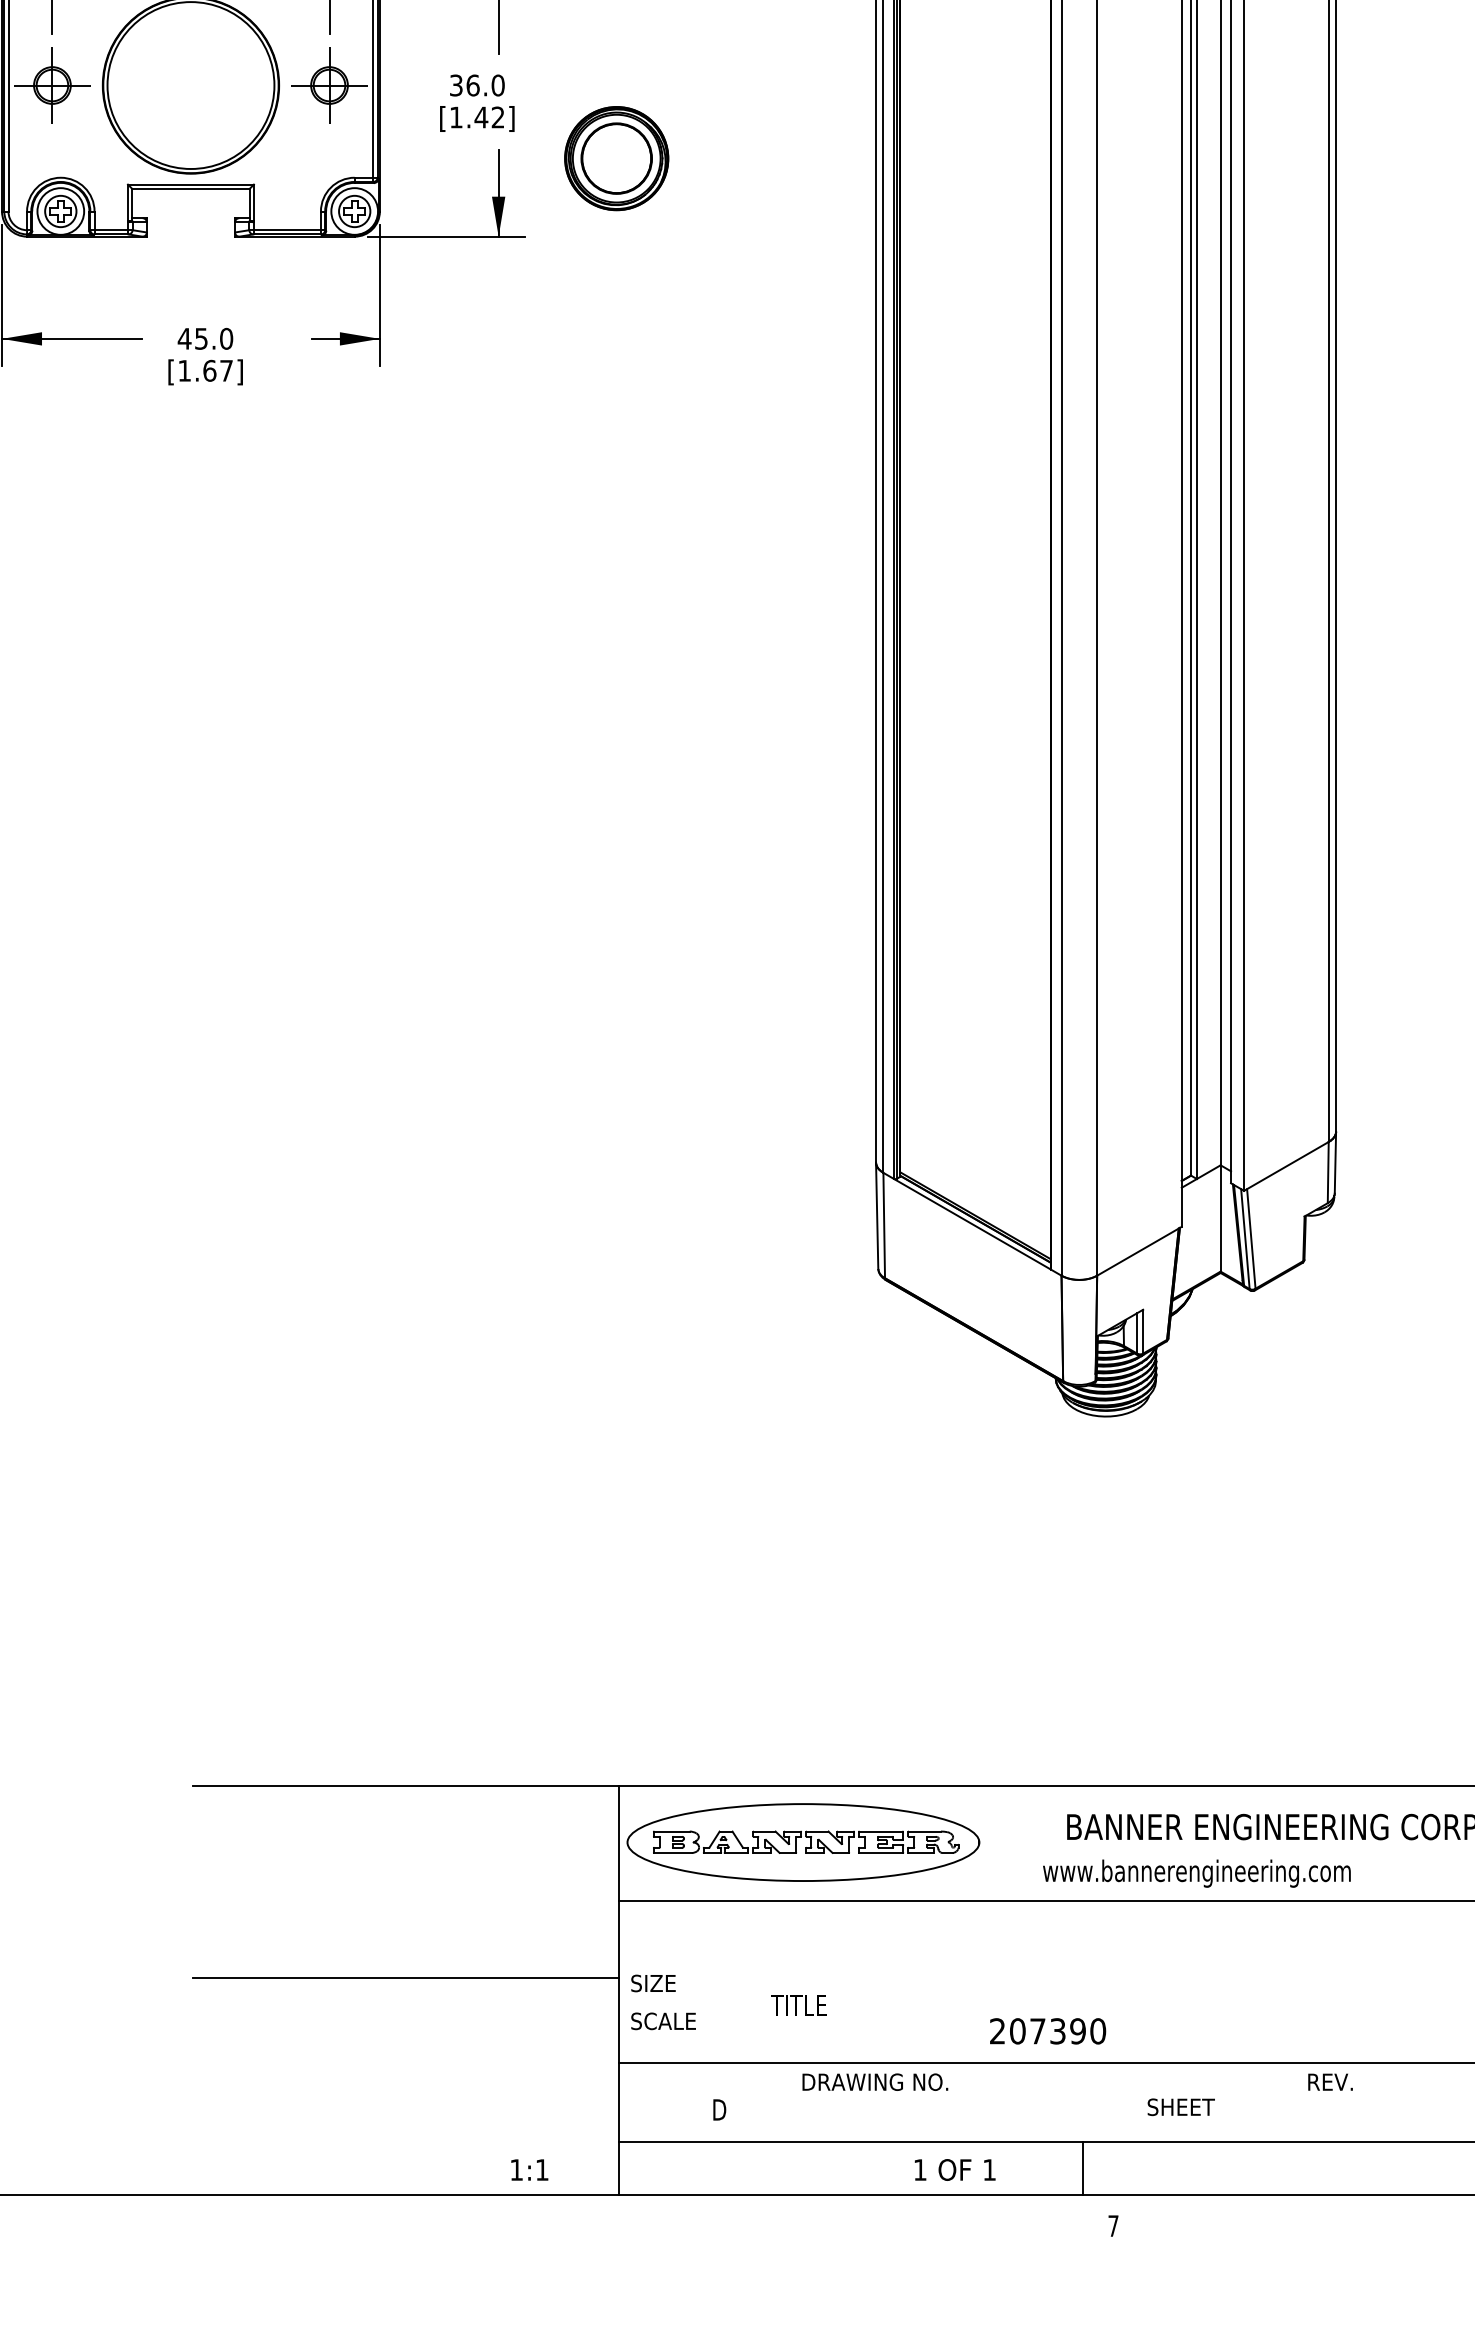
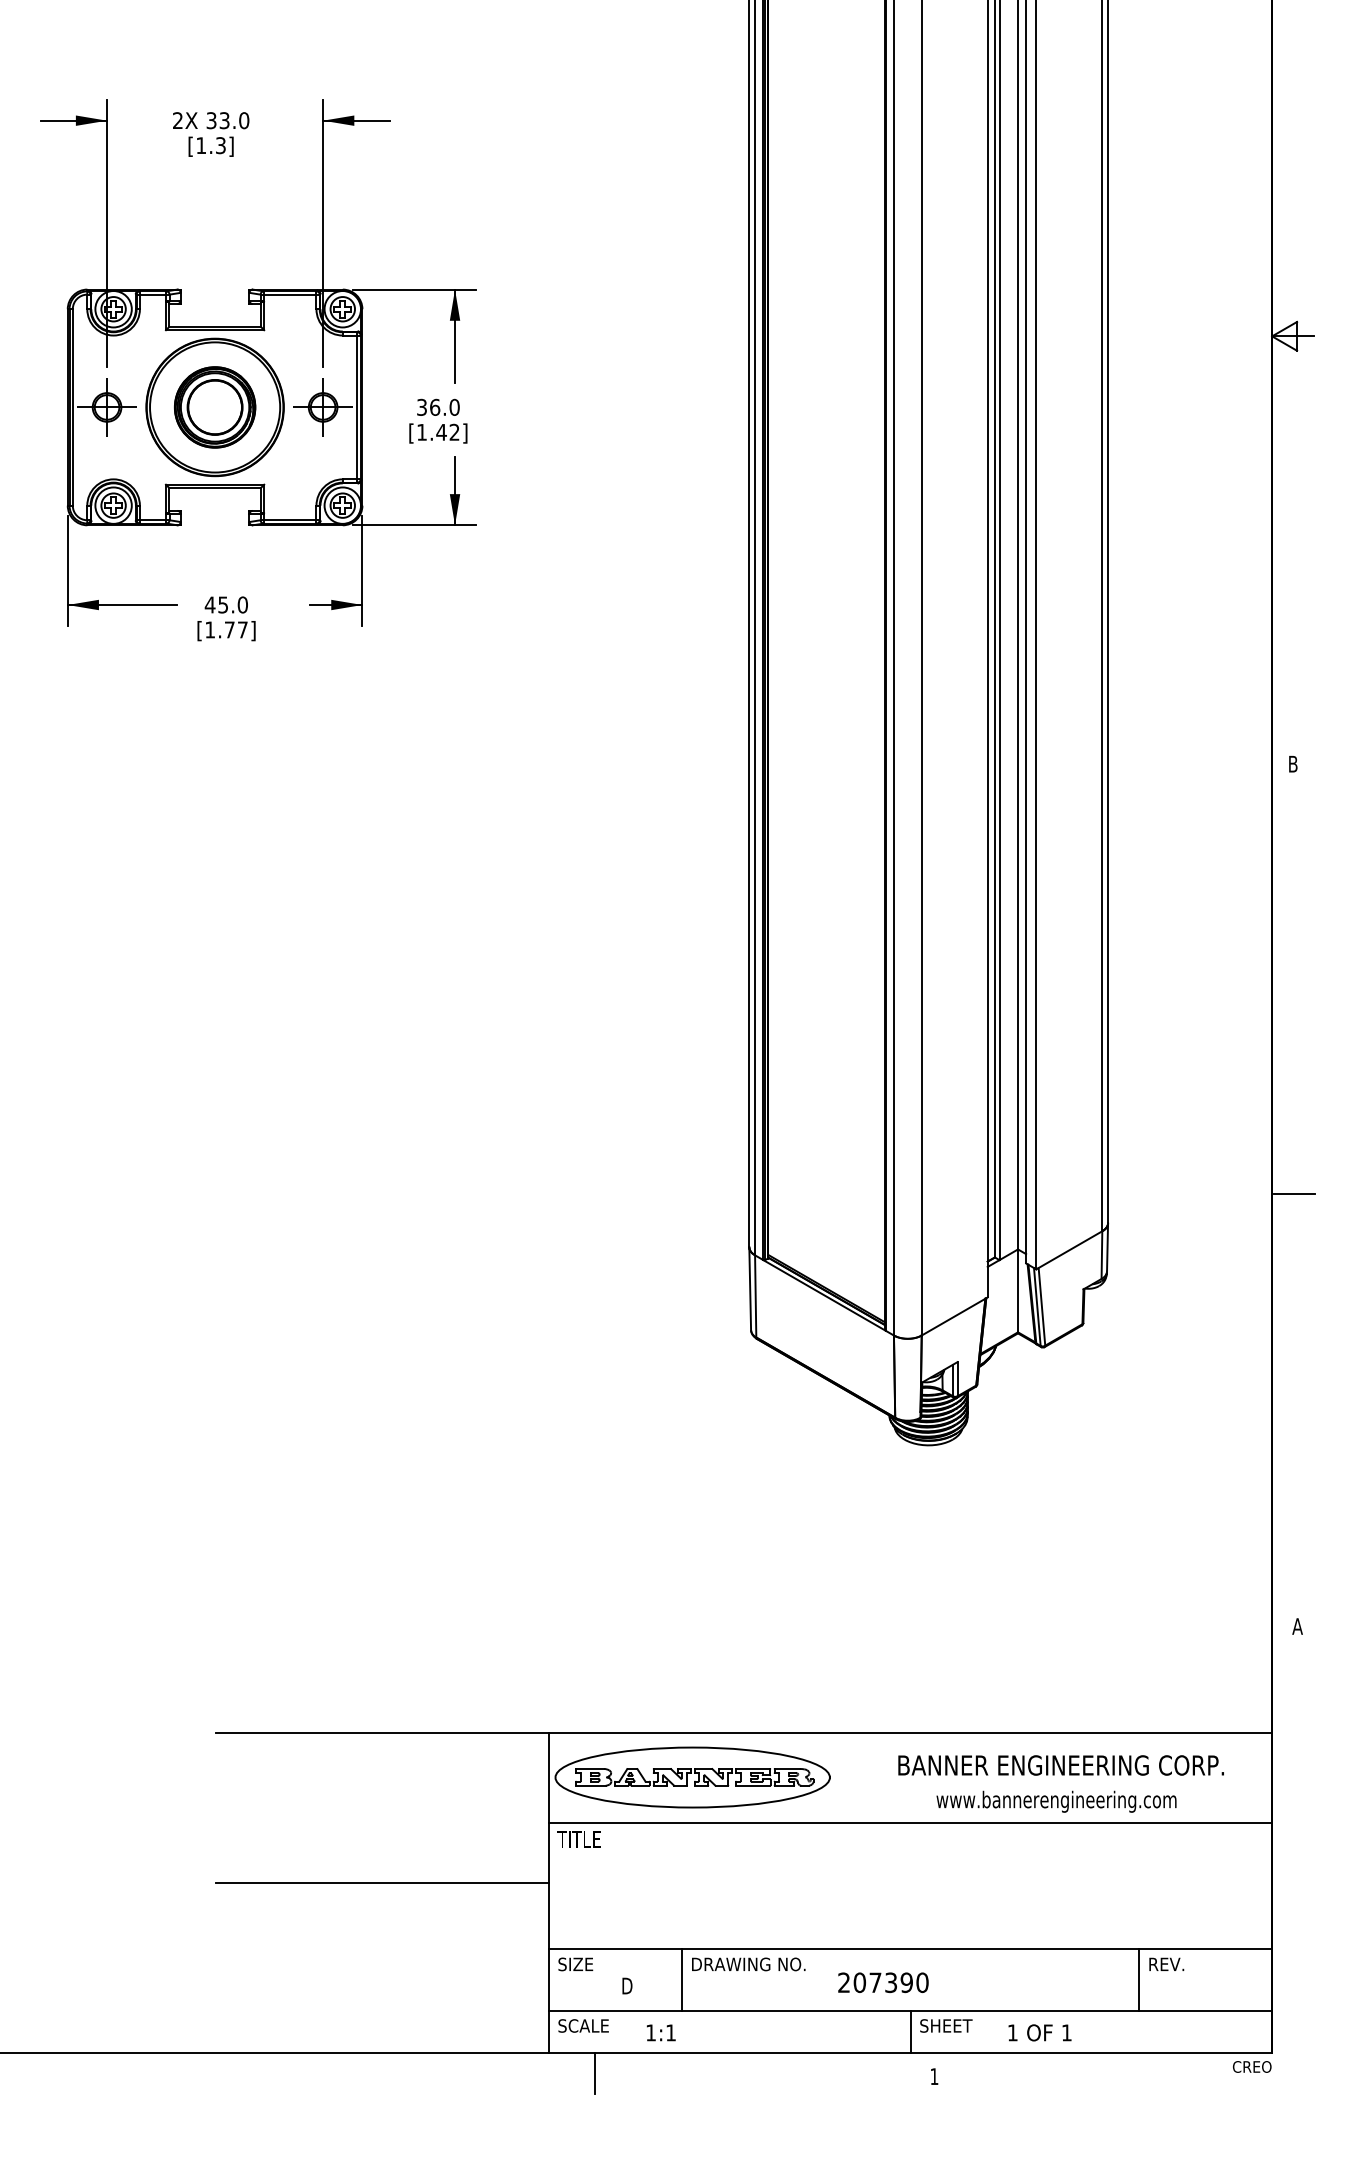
part: (617, 158) -> (215, 407), moved
text: (209, 370) -> (229, 629), [1.67] -> [1.77]
text: (1196, 1873) -> (1056, 1801), moved
text: (653, 1983) -> (575, 1964), moved
text: (798, 2005) -> (578, 1839), moved
text: (663, 2020) -> (583, 2025), moved
text: (1048, 2031) -> (883, 1982), moved
text: (1330, 2081) -> (1166, 1963), moved
line: (790, 2102) -> (682, 1980), added
line: (1376, 2102) -> (1139, 1980), added
text: (1181, 2106) -> (946, 2025), moved
text: (528, 2169) -> (660, 2032), moved
text: (954, 2169) -> (1039, 2032), moved
line: (677, 2222) -> (594, 2073), added
text: (1113, 2225) -> (934, 2076), 7 -> 1

